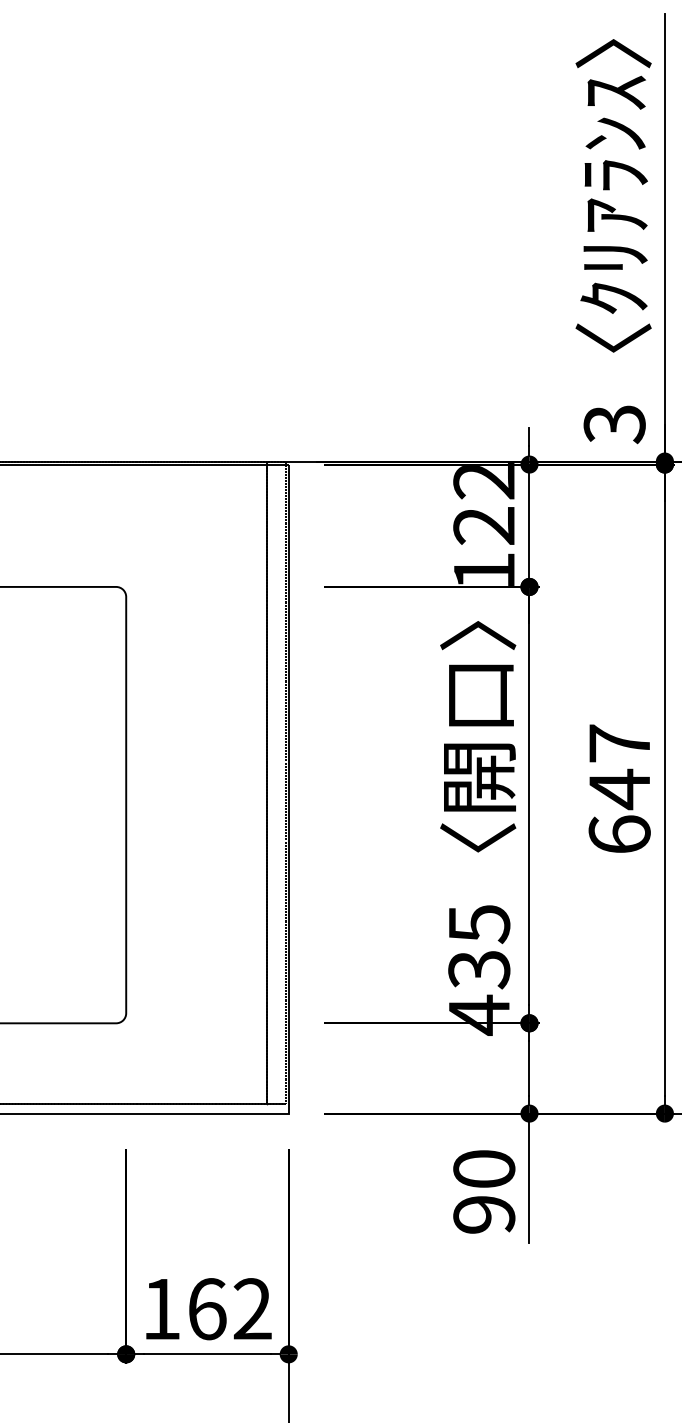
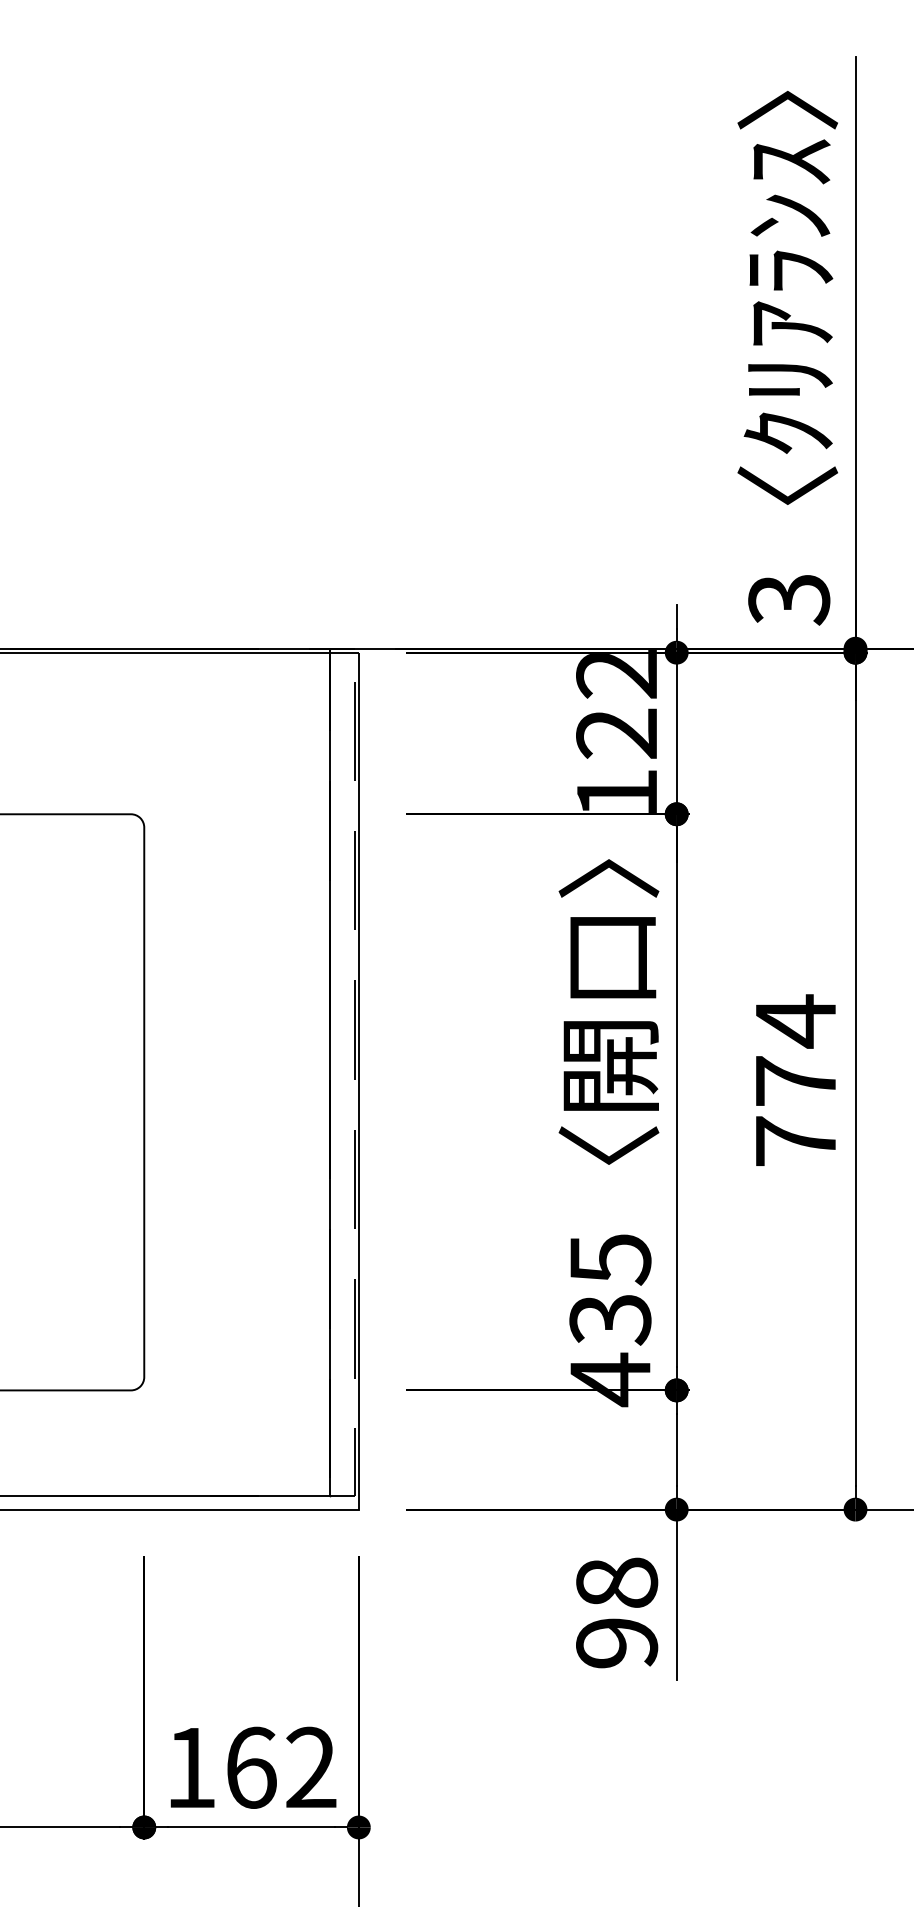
text: (619, 787) -> (795, 1079), 647 -> 774
text: (483, 1168) -> (616, 1582), 90 -> 98

